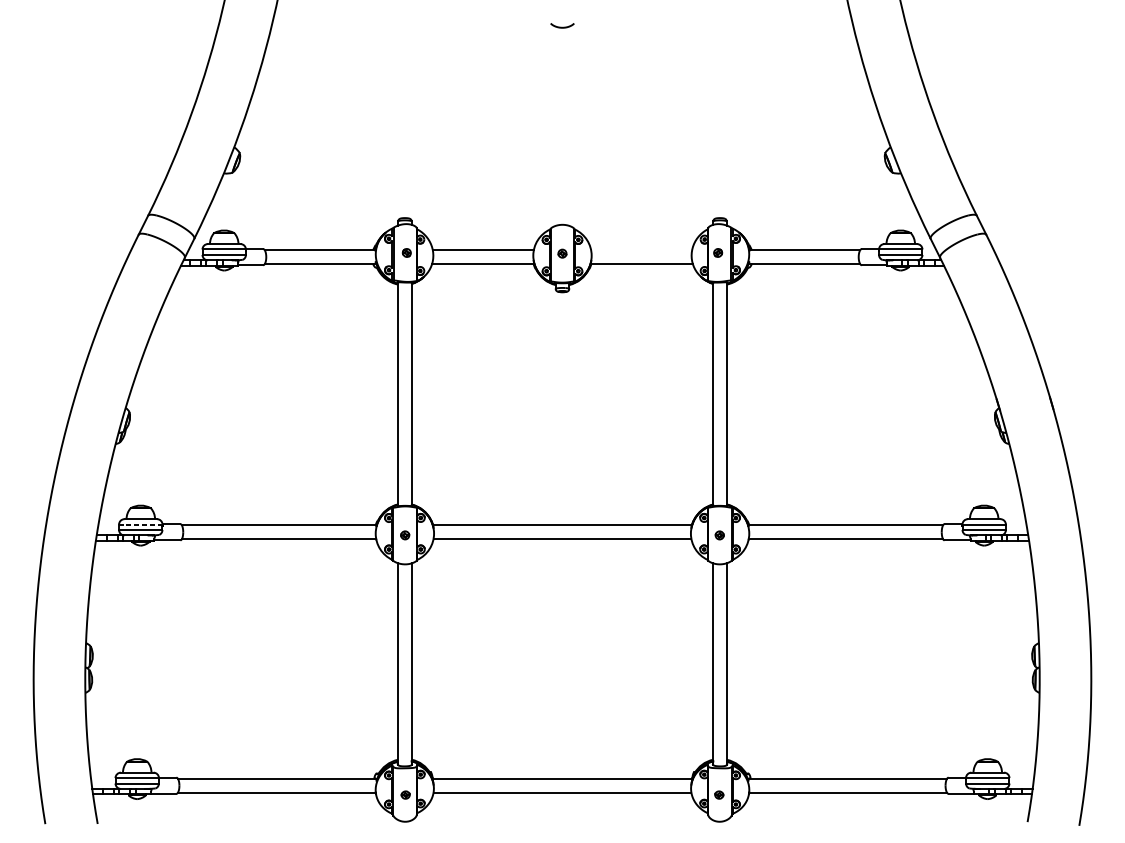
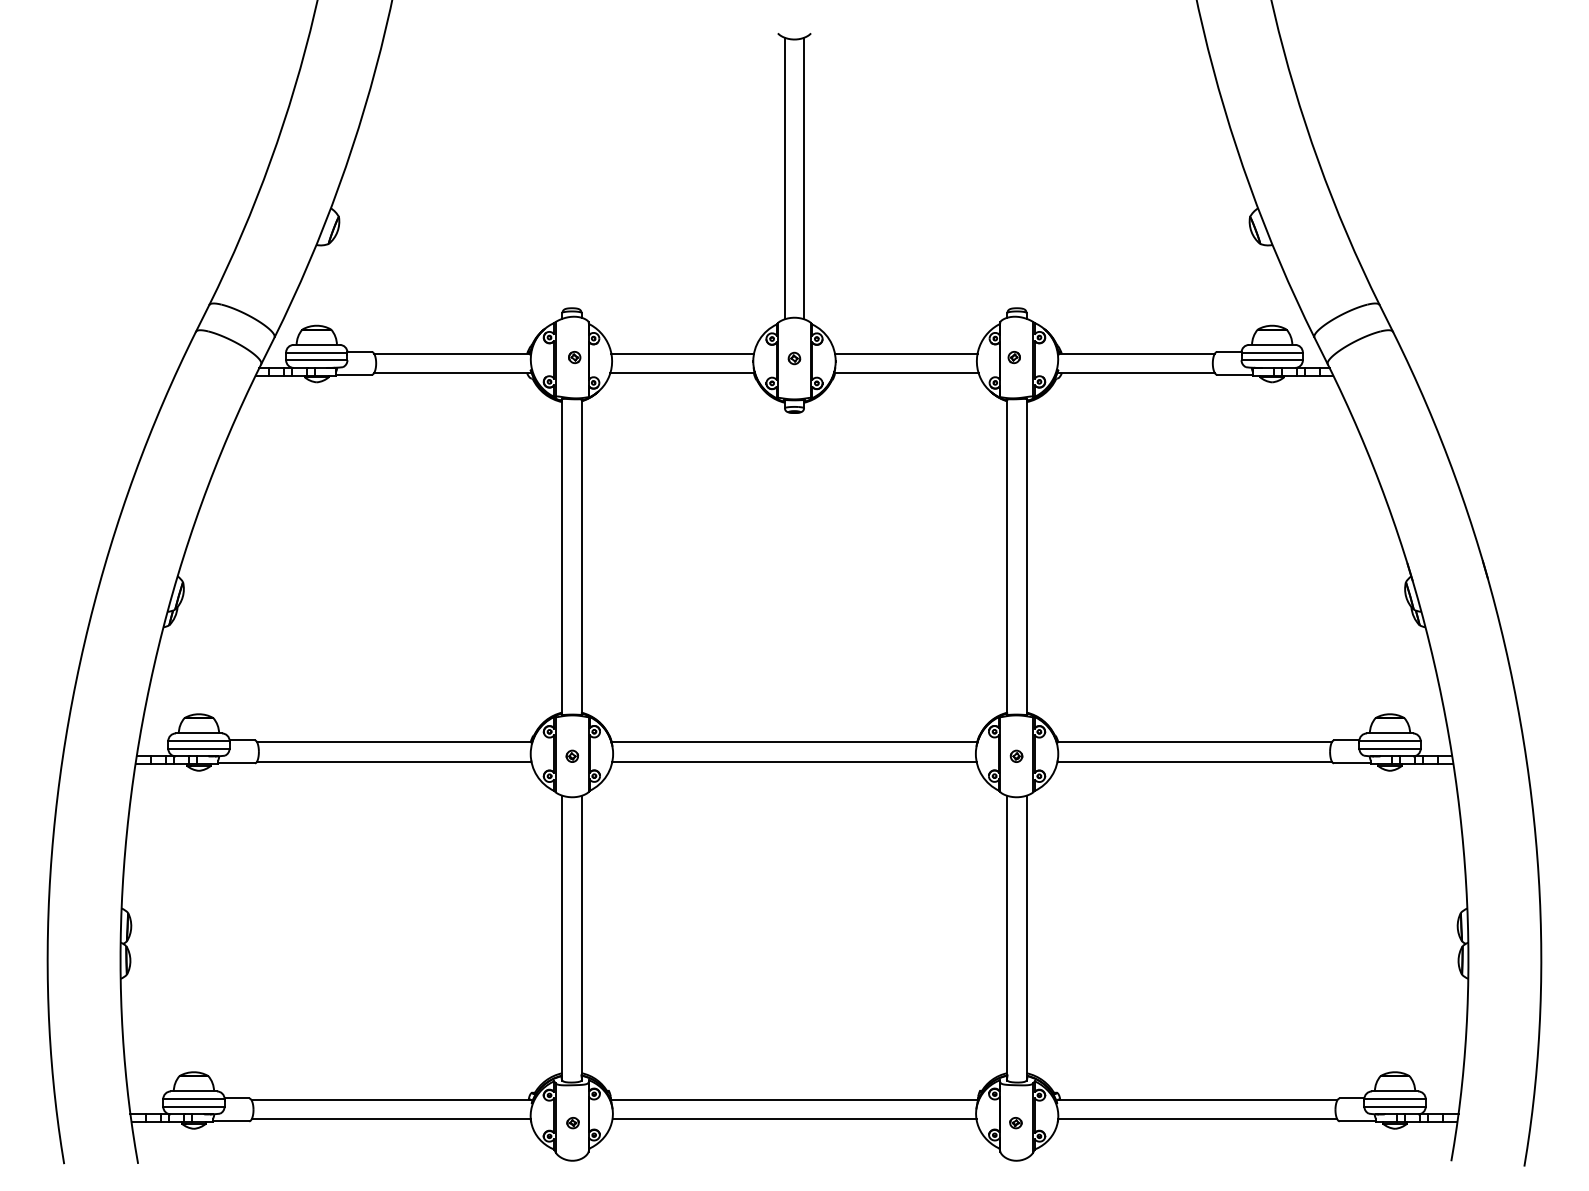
line: (555, 126) -> (784, 178), added
line: (569, 126) -> (804, 178), added
line: (641, 250) -> (906, 353), added
line: (140, 524) -> (198, 741), dashed -> solid

